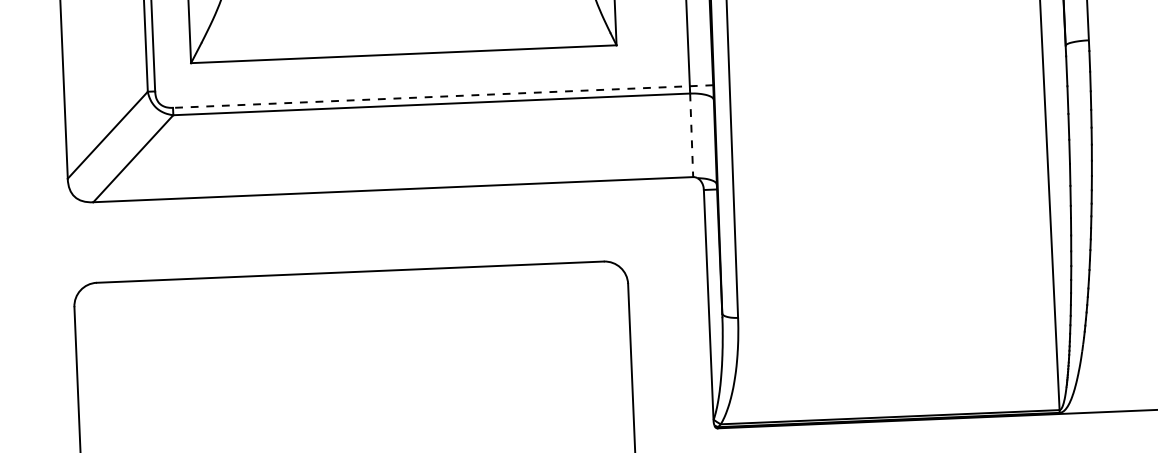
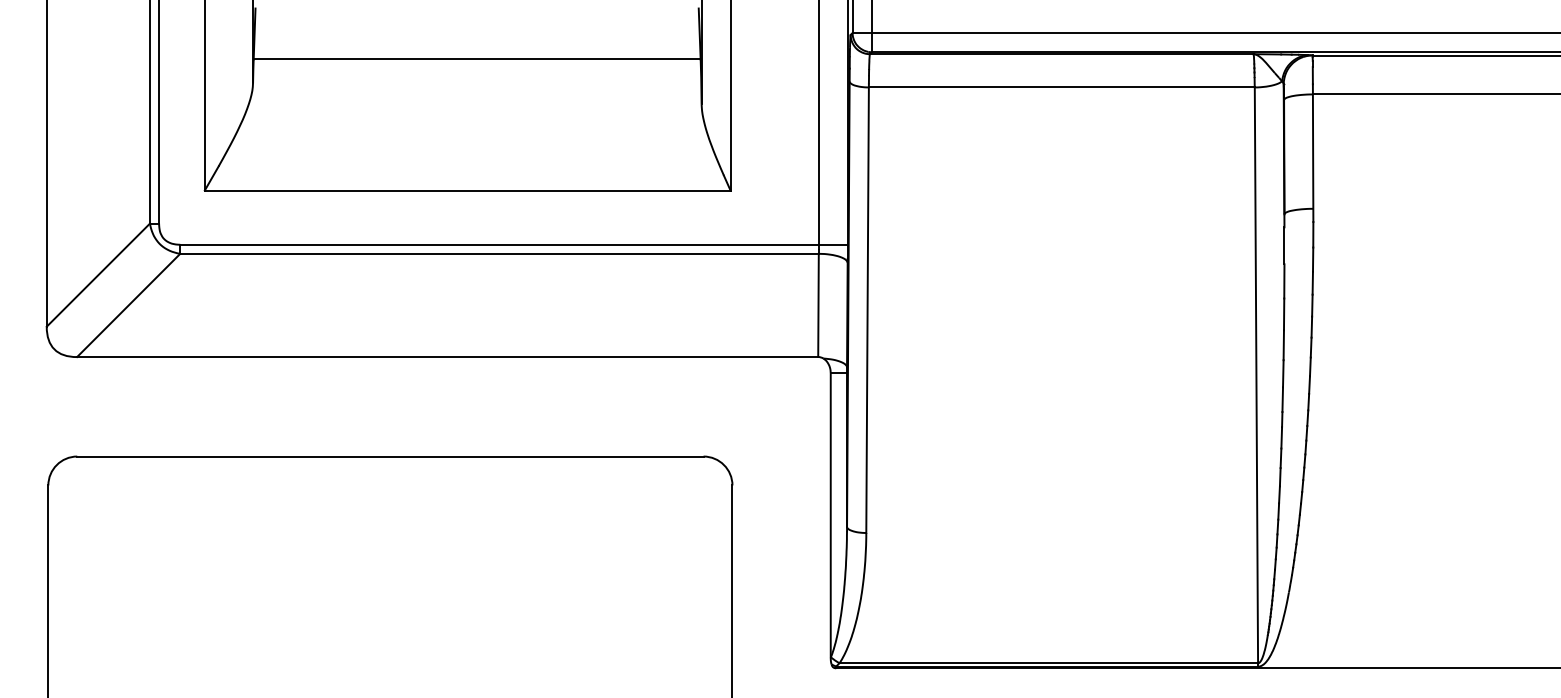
line: (442, 96) -> (513, 244), dashed -> solid
line: (691, 135) -> (818, 305), dashed -> solid

